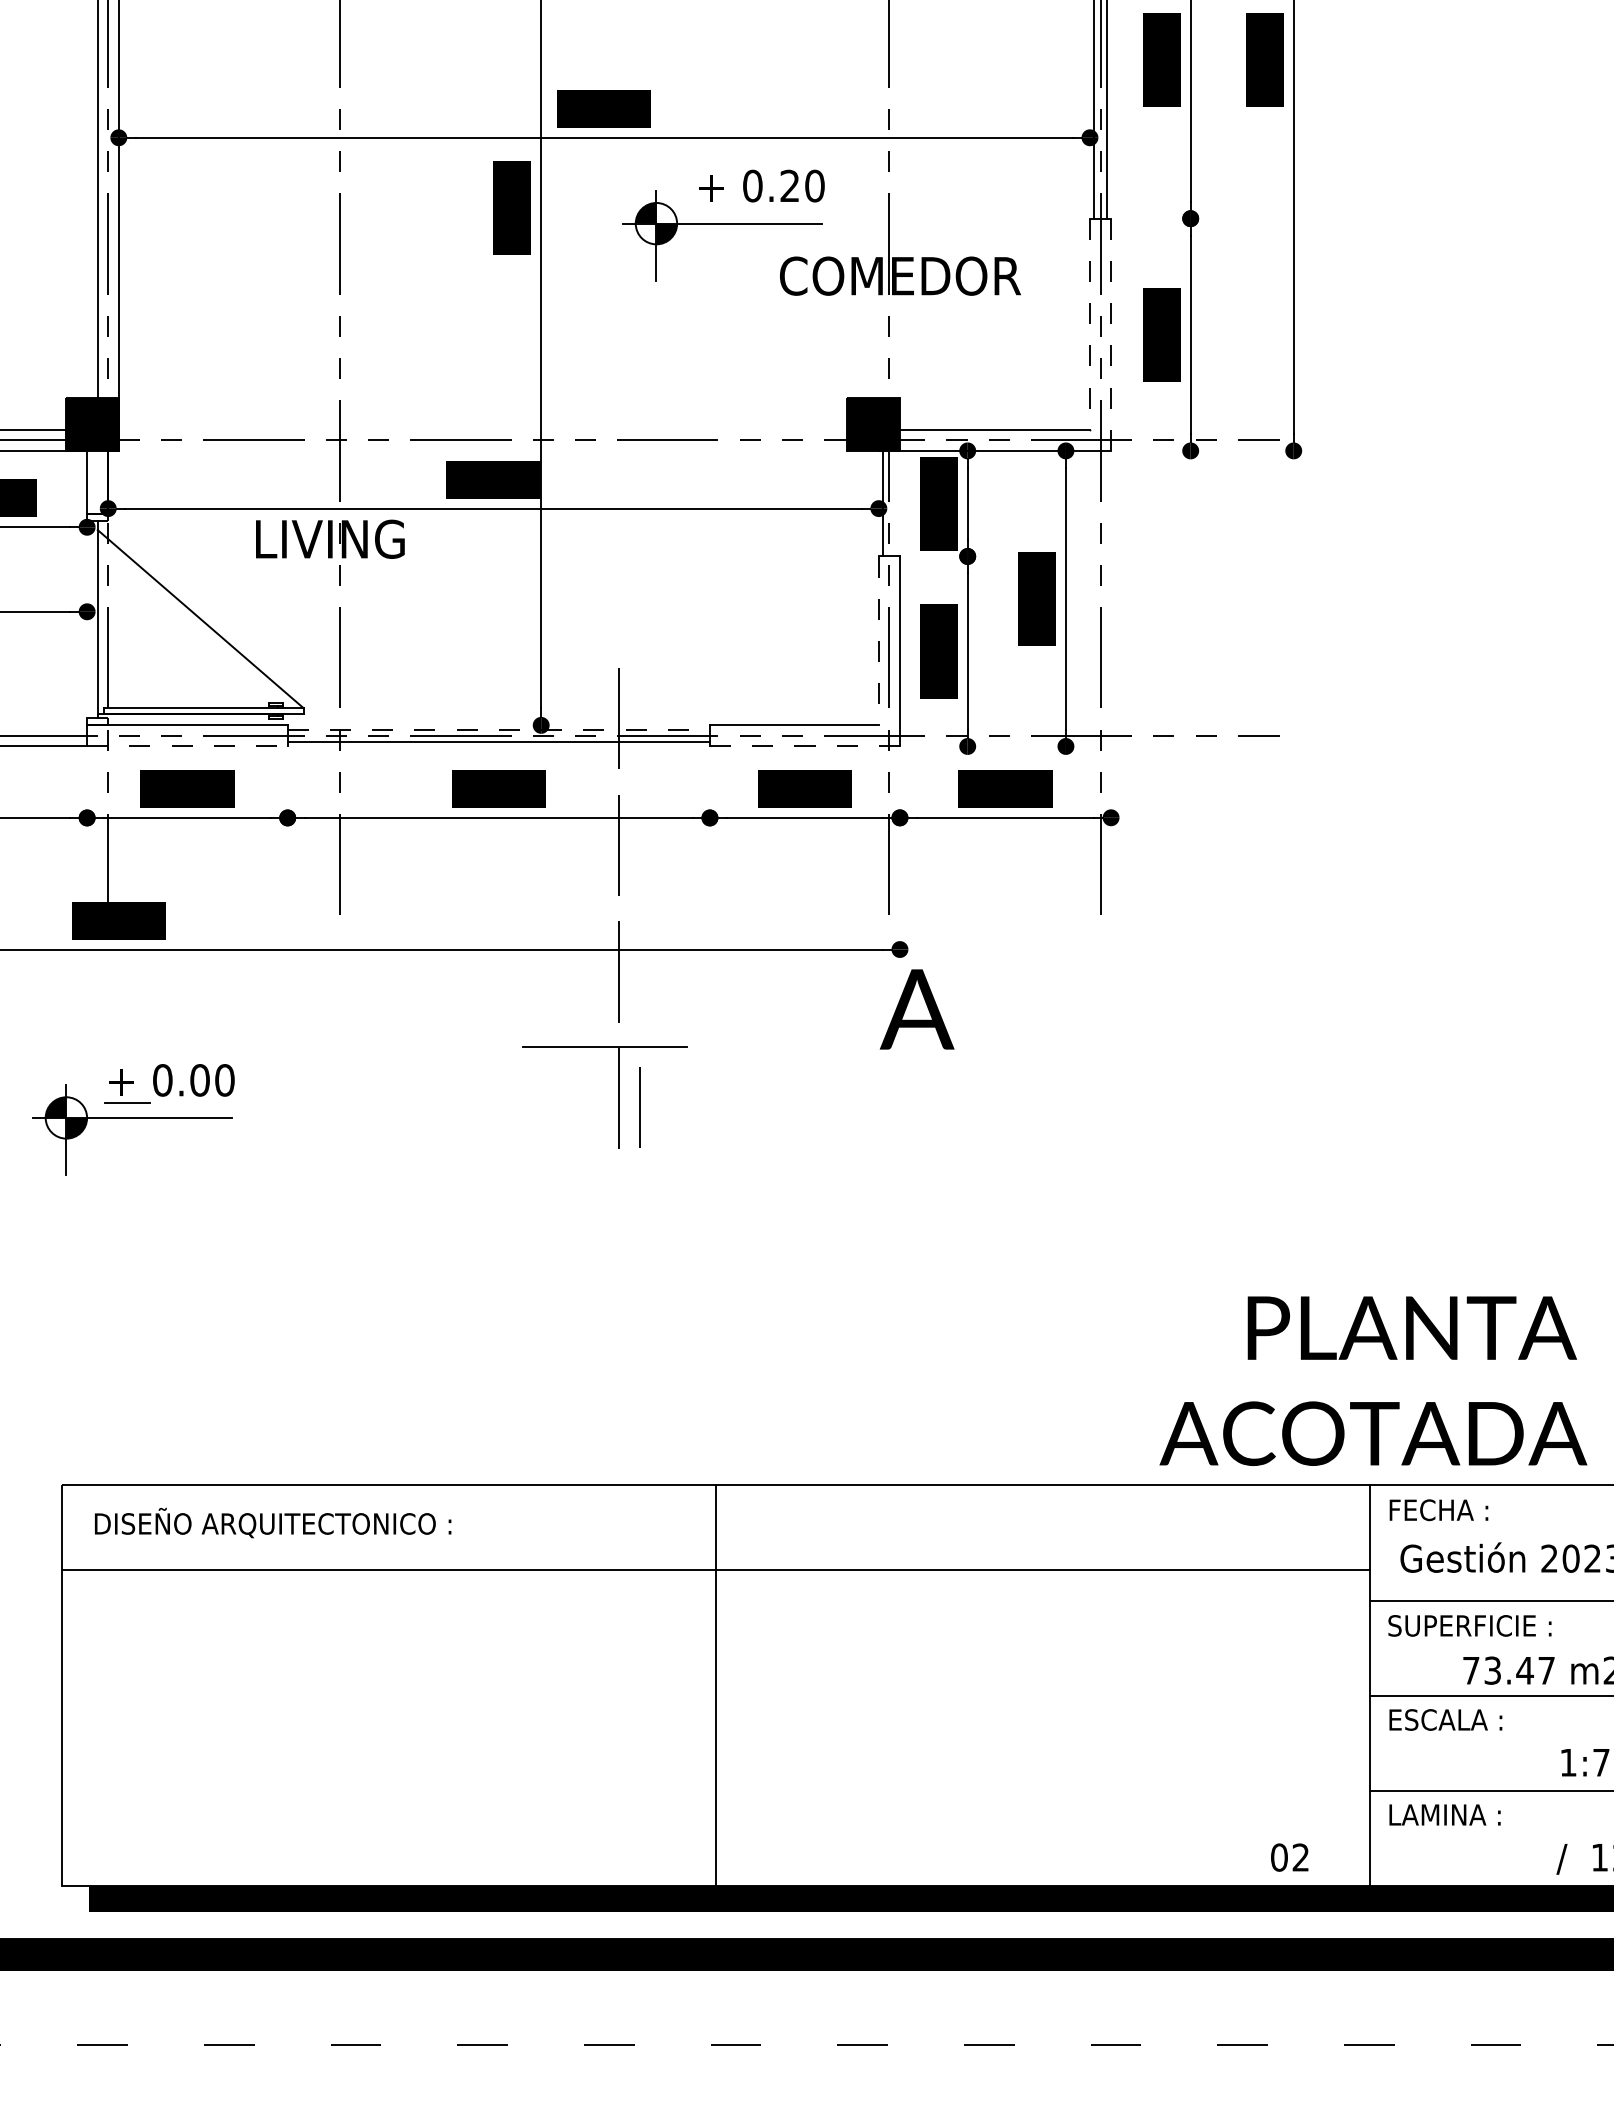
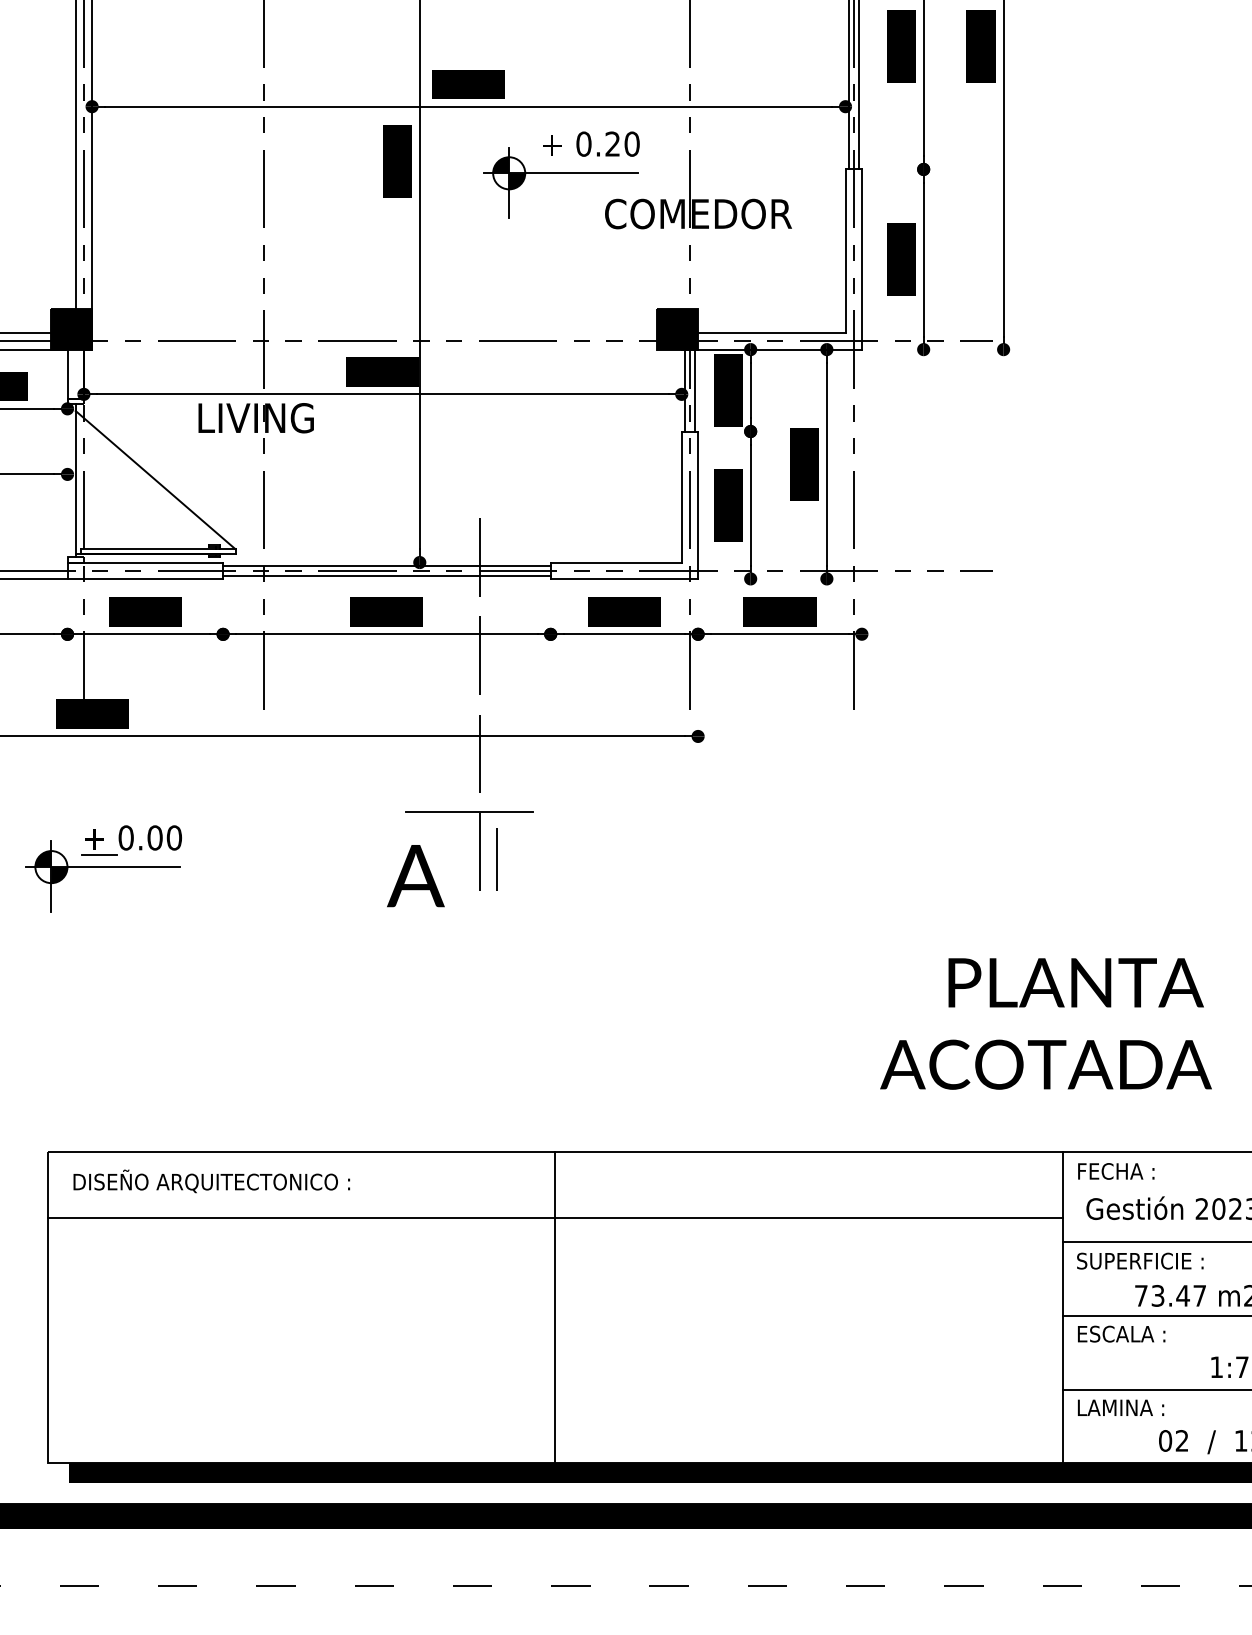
line: (1089, 324) -> (845, 251), dashed -> solid
line: (1111, 335) -> (862, 260), dashed -> solid
line: (895, 503) -> (694, 390), added
line: (878, 641) -> (681, 497), dashed -> solid
line: (499, 729) -> (387, 565), dashed -> solid
line: (187, 746) -> (145, 578), dashed -> solid
line: (805, 746) -> (624, 578), dashed -> solid
text: (916, 1009) -> (415, 876), moved
text: (1373, 1380) -> (1046, 1023), moved
text: (1289, 1857) -> (1173, 1440), moved

